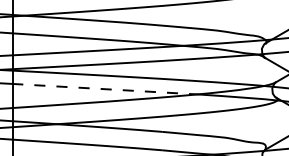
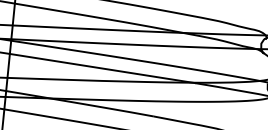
line: (106, 89) -> (102, 68), dashed -> solid

